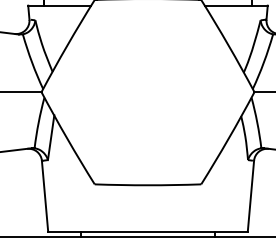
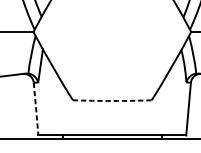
arc: (148, 185) -> (112, 101), solid -> dashed
line: (45, 196) -> (36, 109), solid -> dashed

